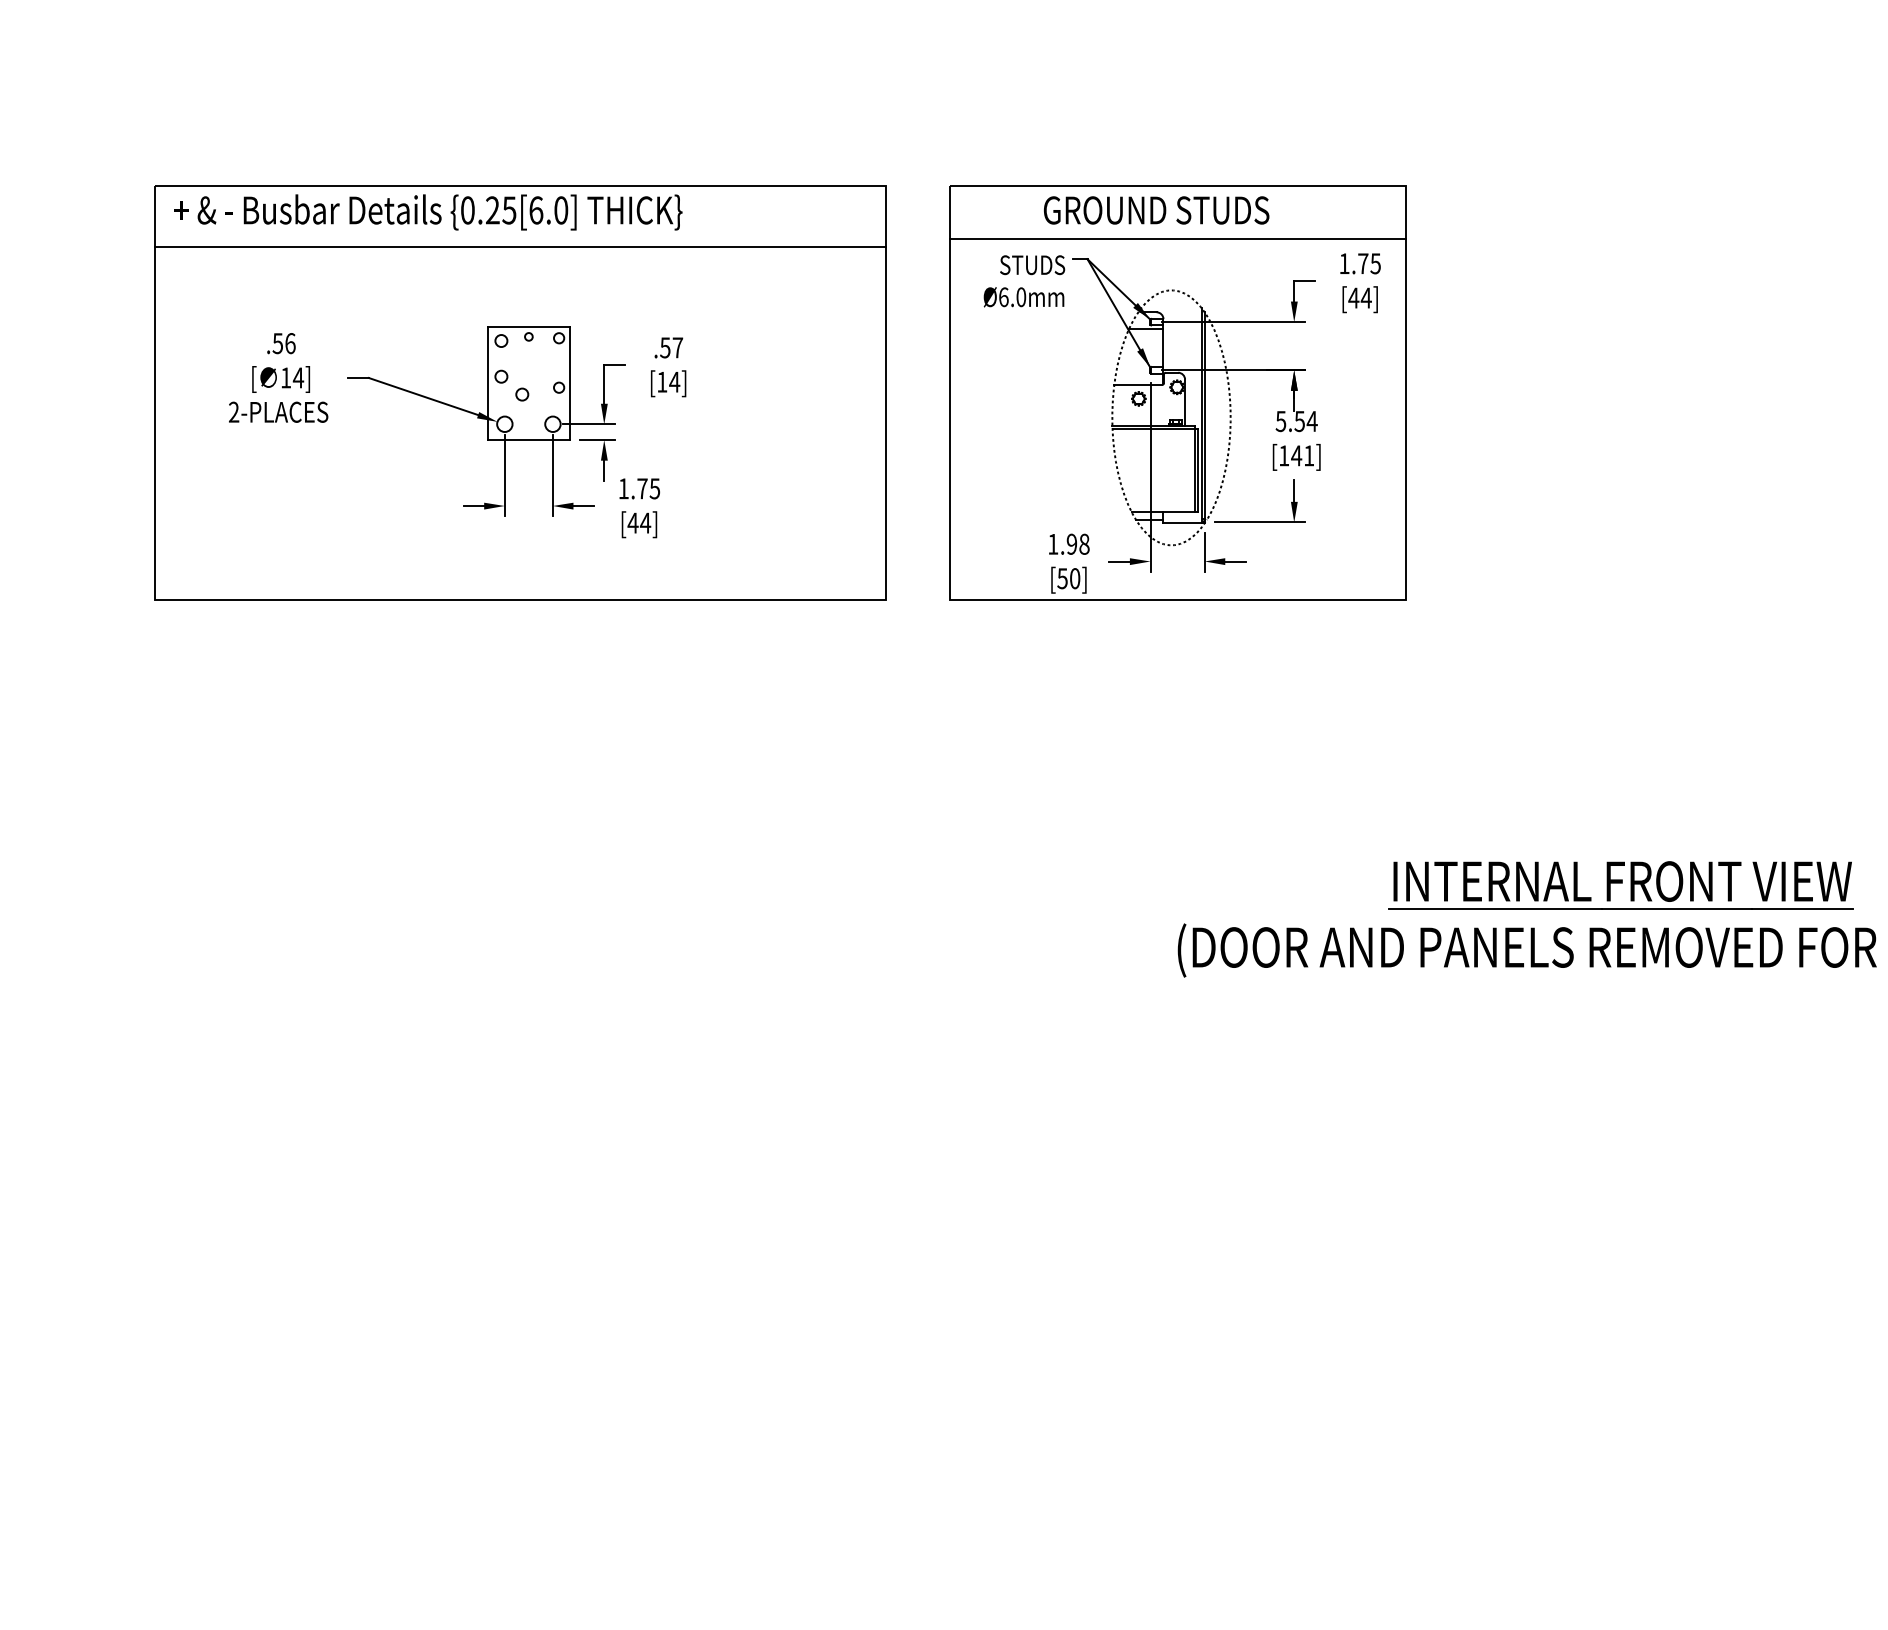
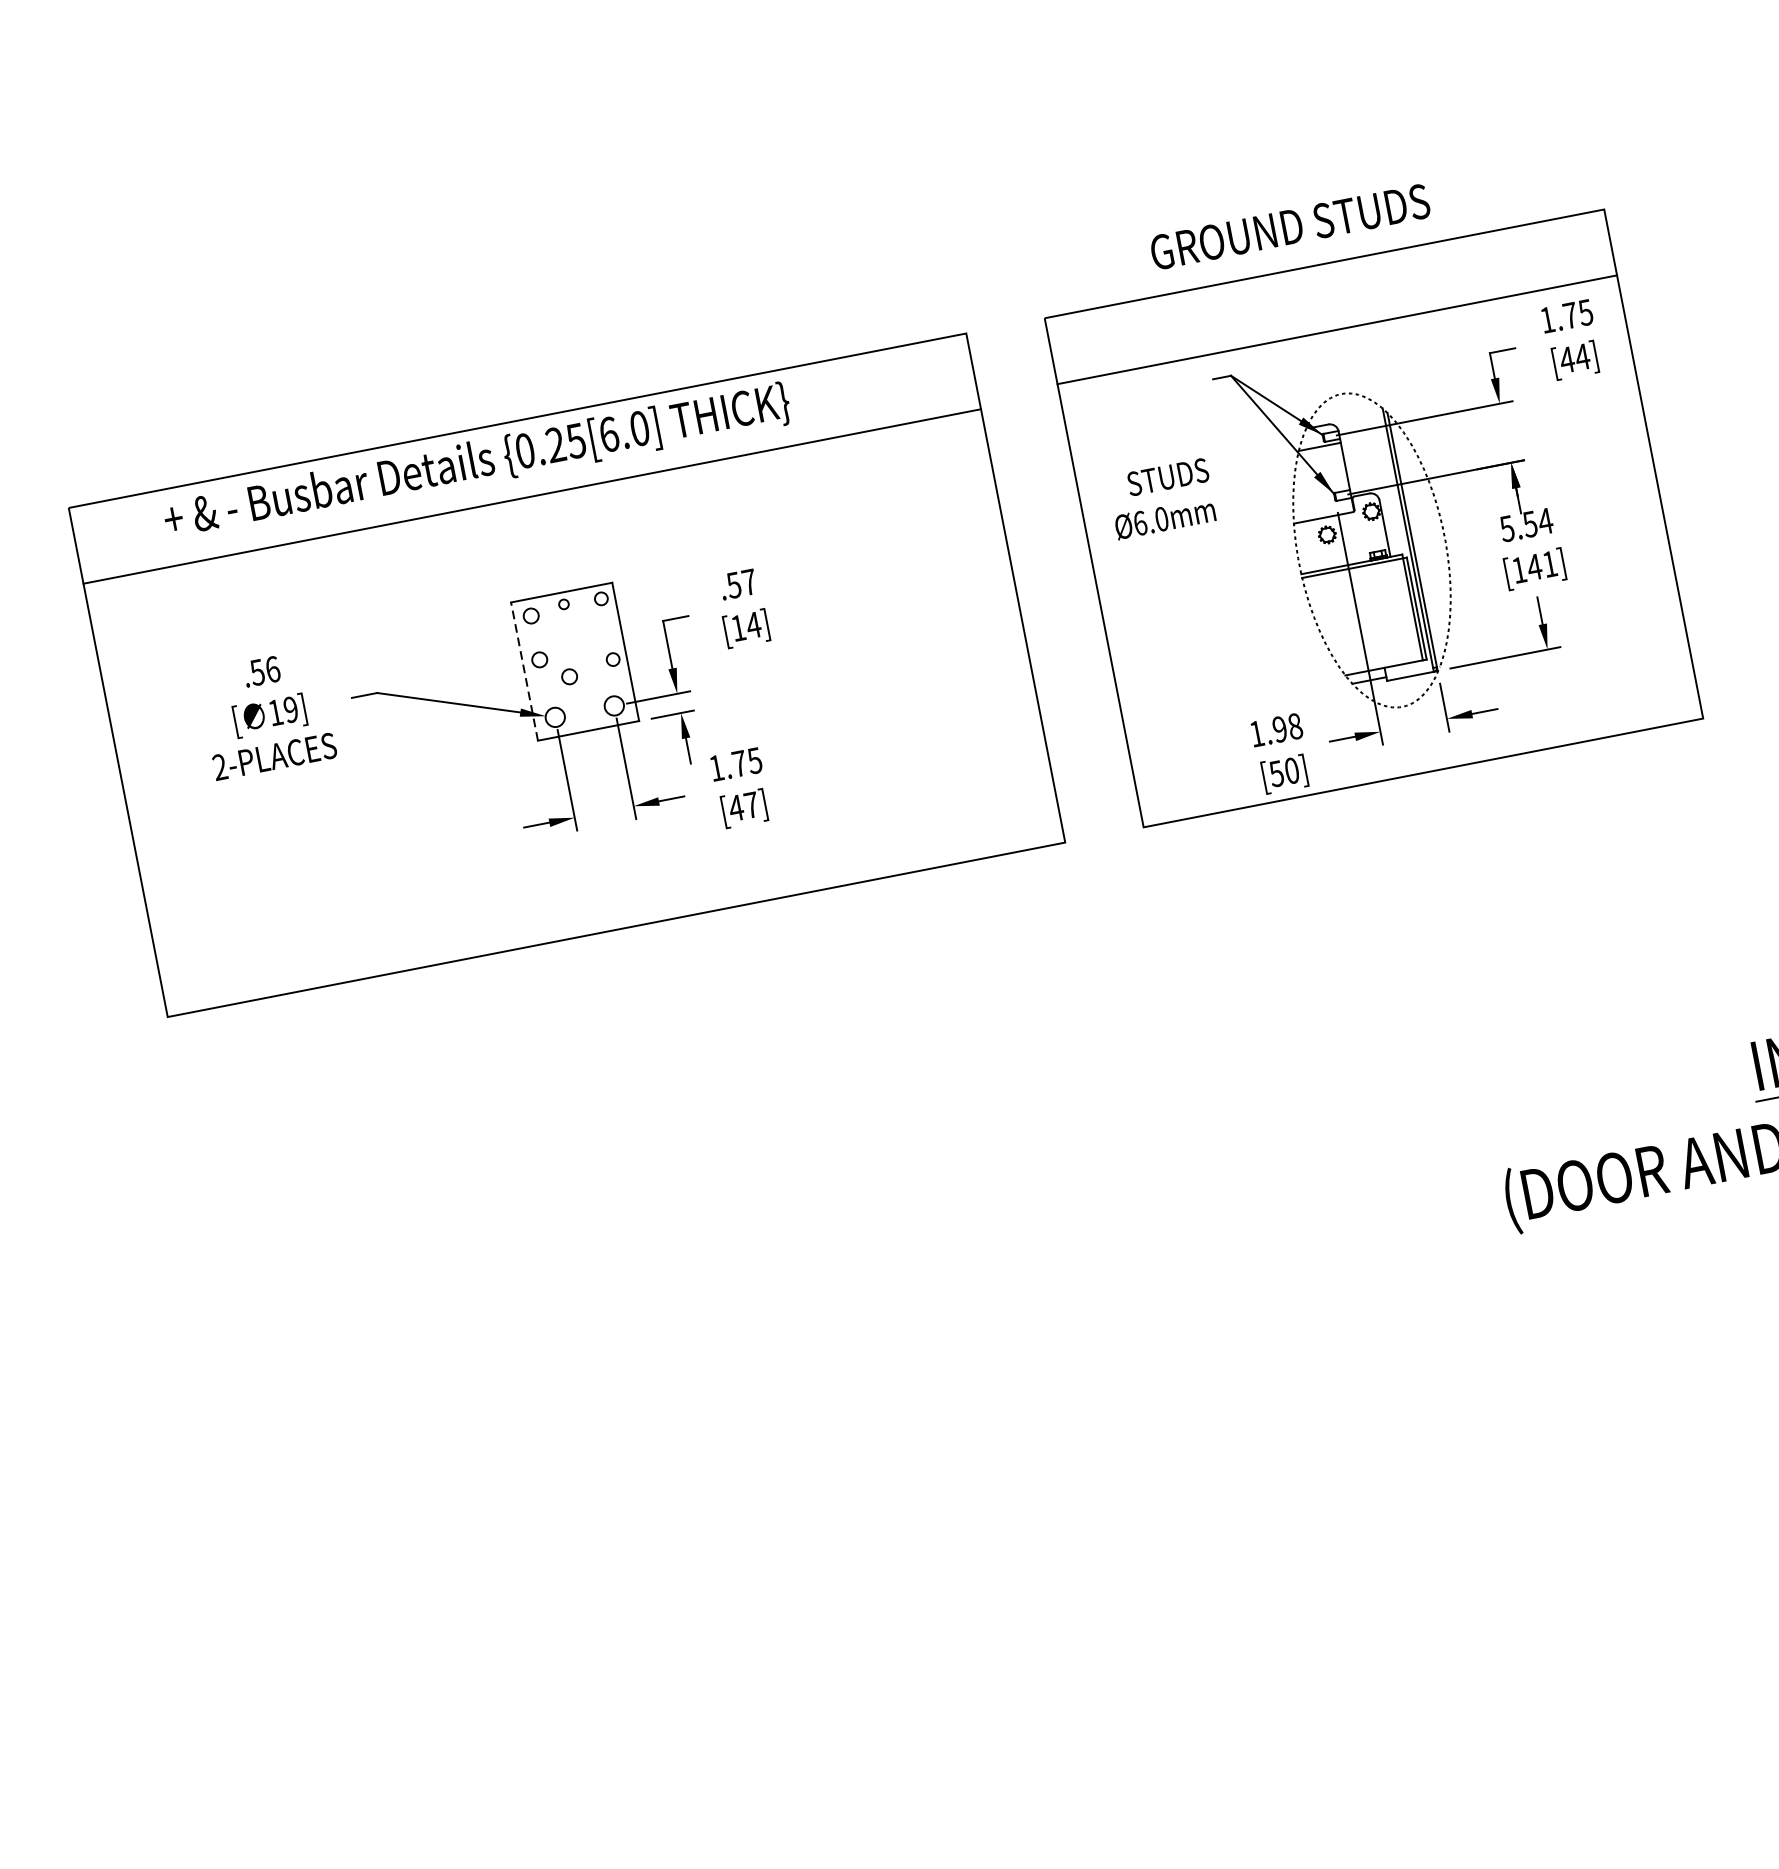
text: (1156, 210) -> (1290, 227), moved
text: (428, 212) -> (477, 462), moved
text: (1024, 281) -> (1162, 499), moved
text: (298, 377) -> (290, 709), 14] -> 19]
line: (487, 383) -> (524, 671), solid -> dashed
text: (645, 522) -> (751, 804), [44] -> [47]

